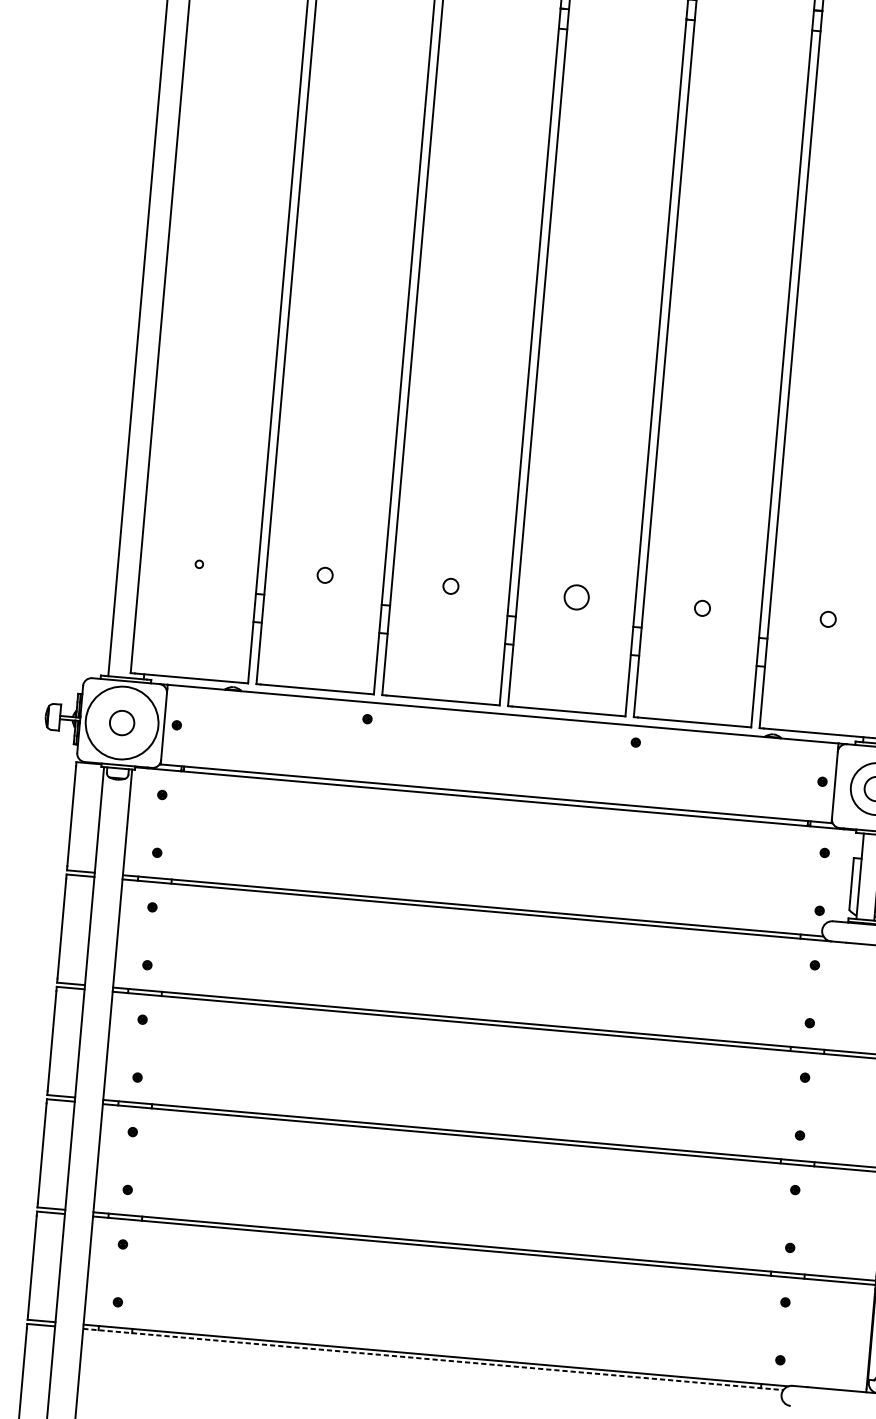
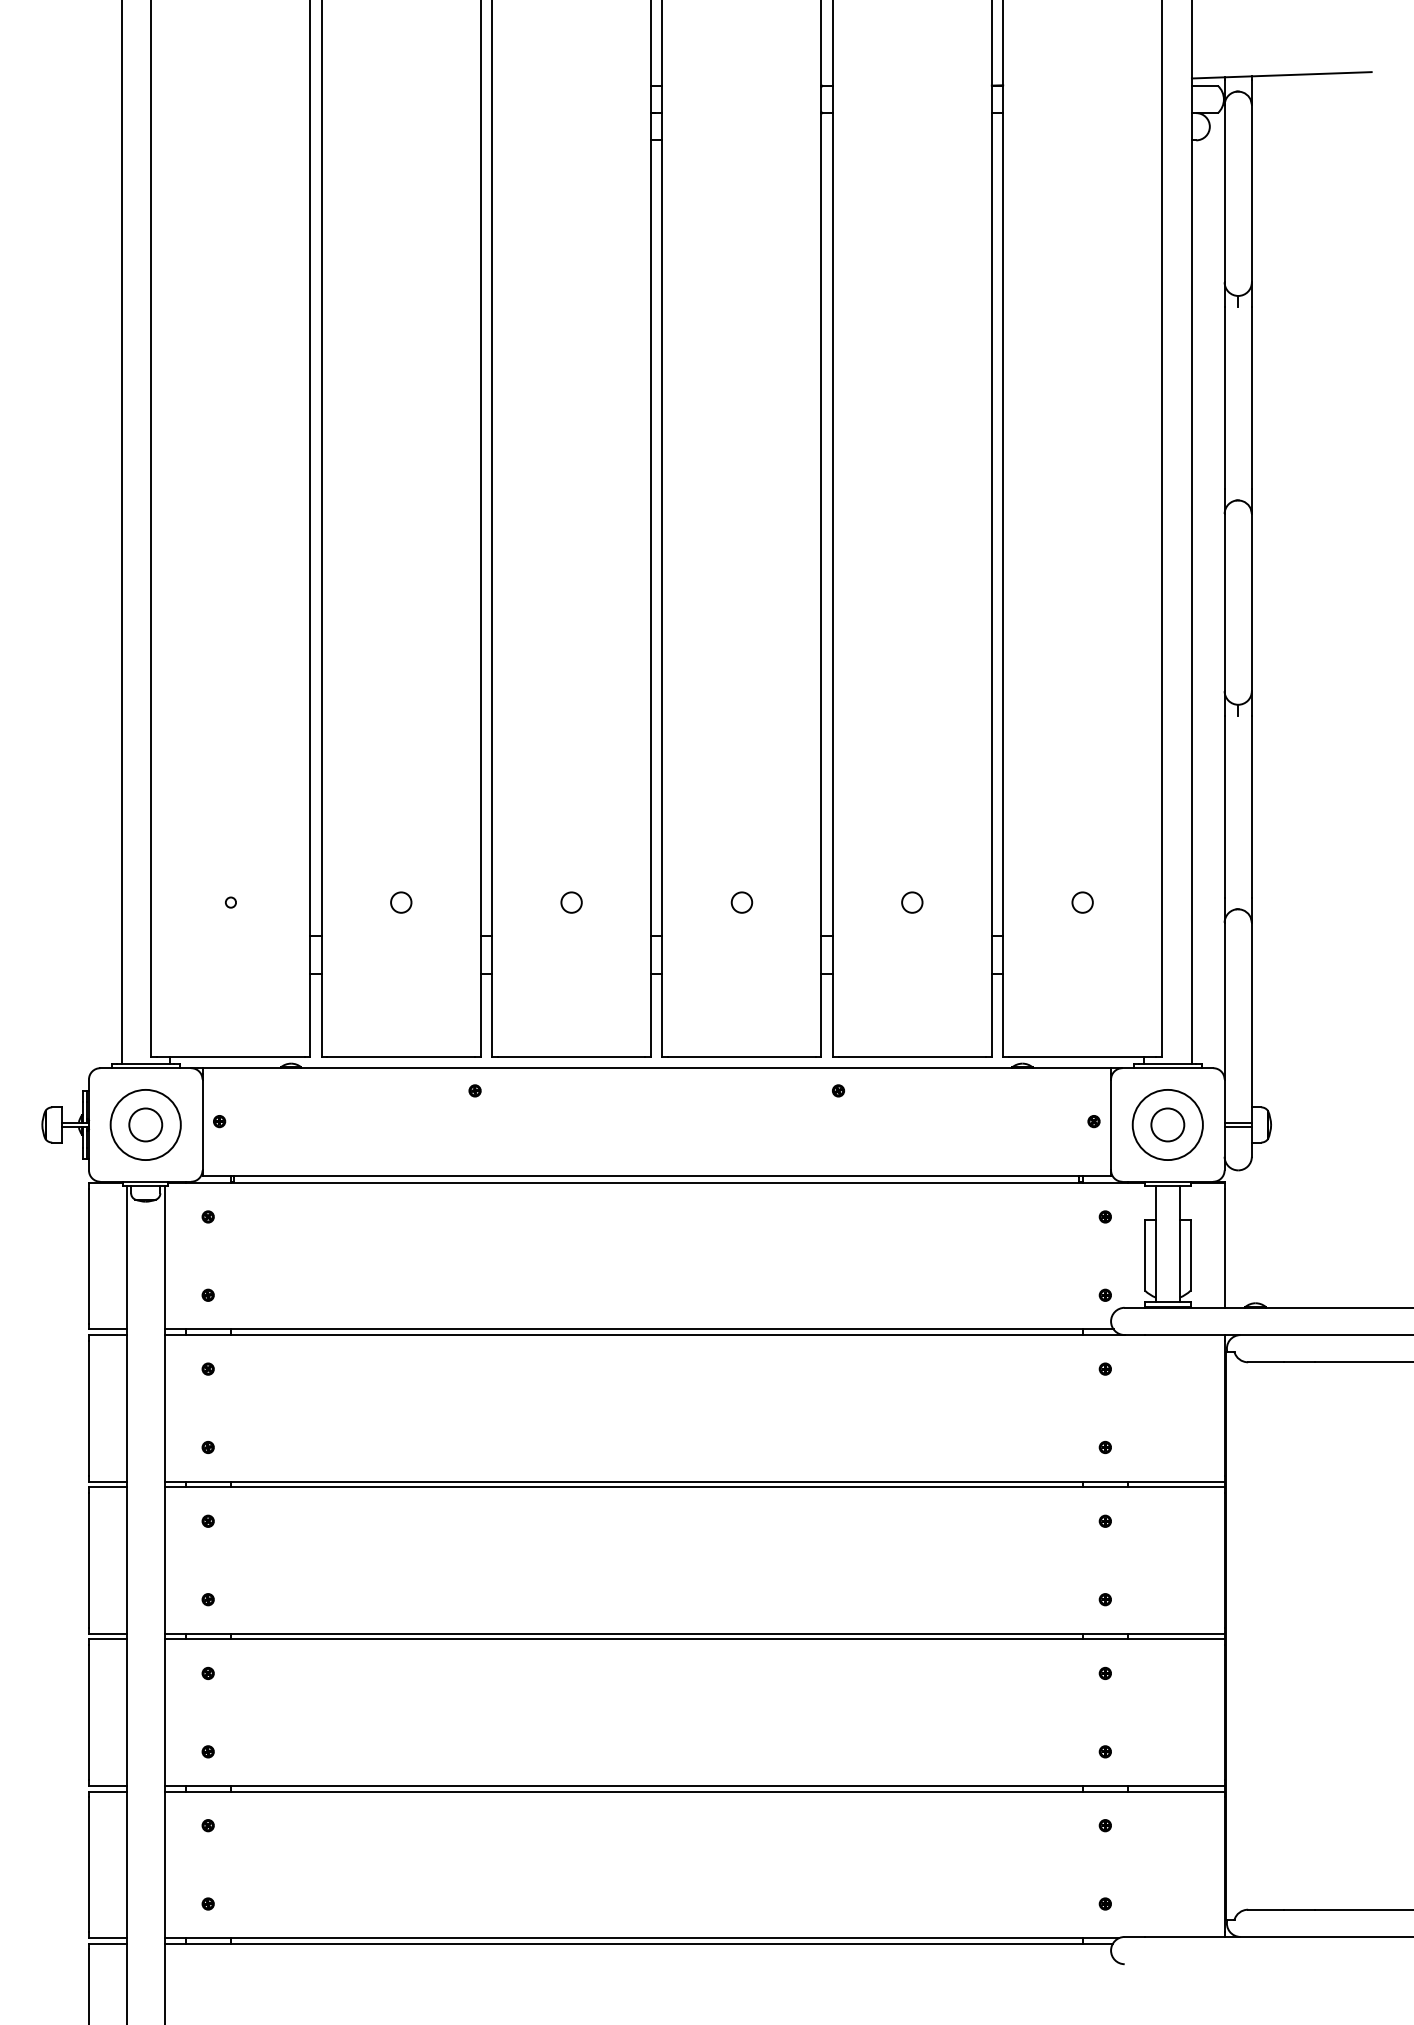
circle: (576, 597) -> (741, 902), size x0.62
circle: (121, 722) -> (145, 1124), size x0.71
line: (433, 1359) -> (639, 1943), dashed -> solid

